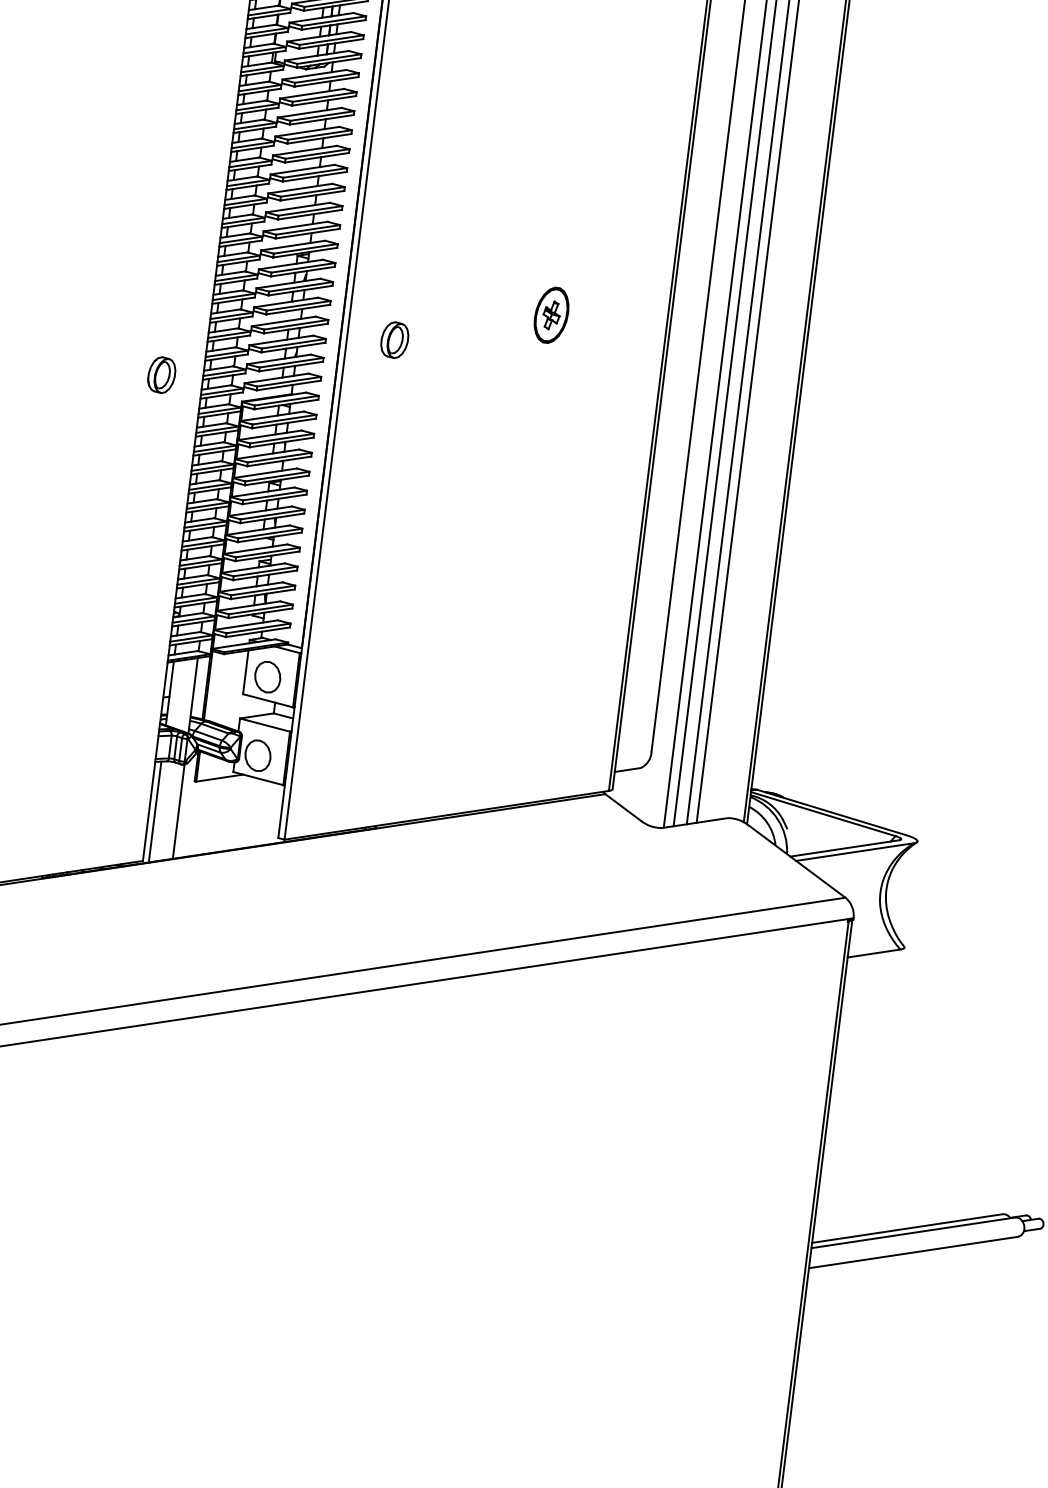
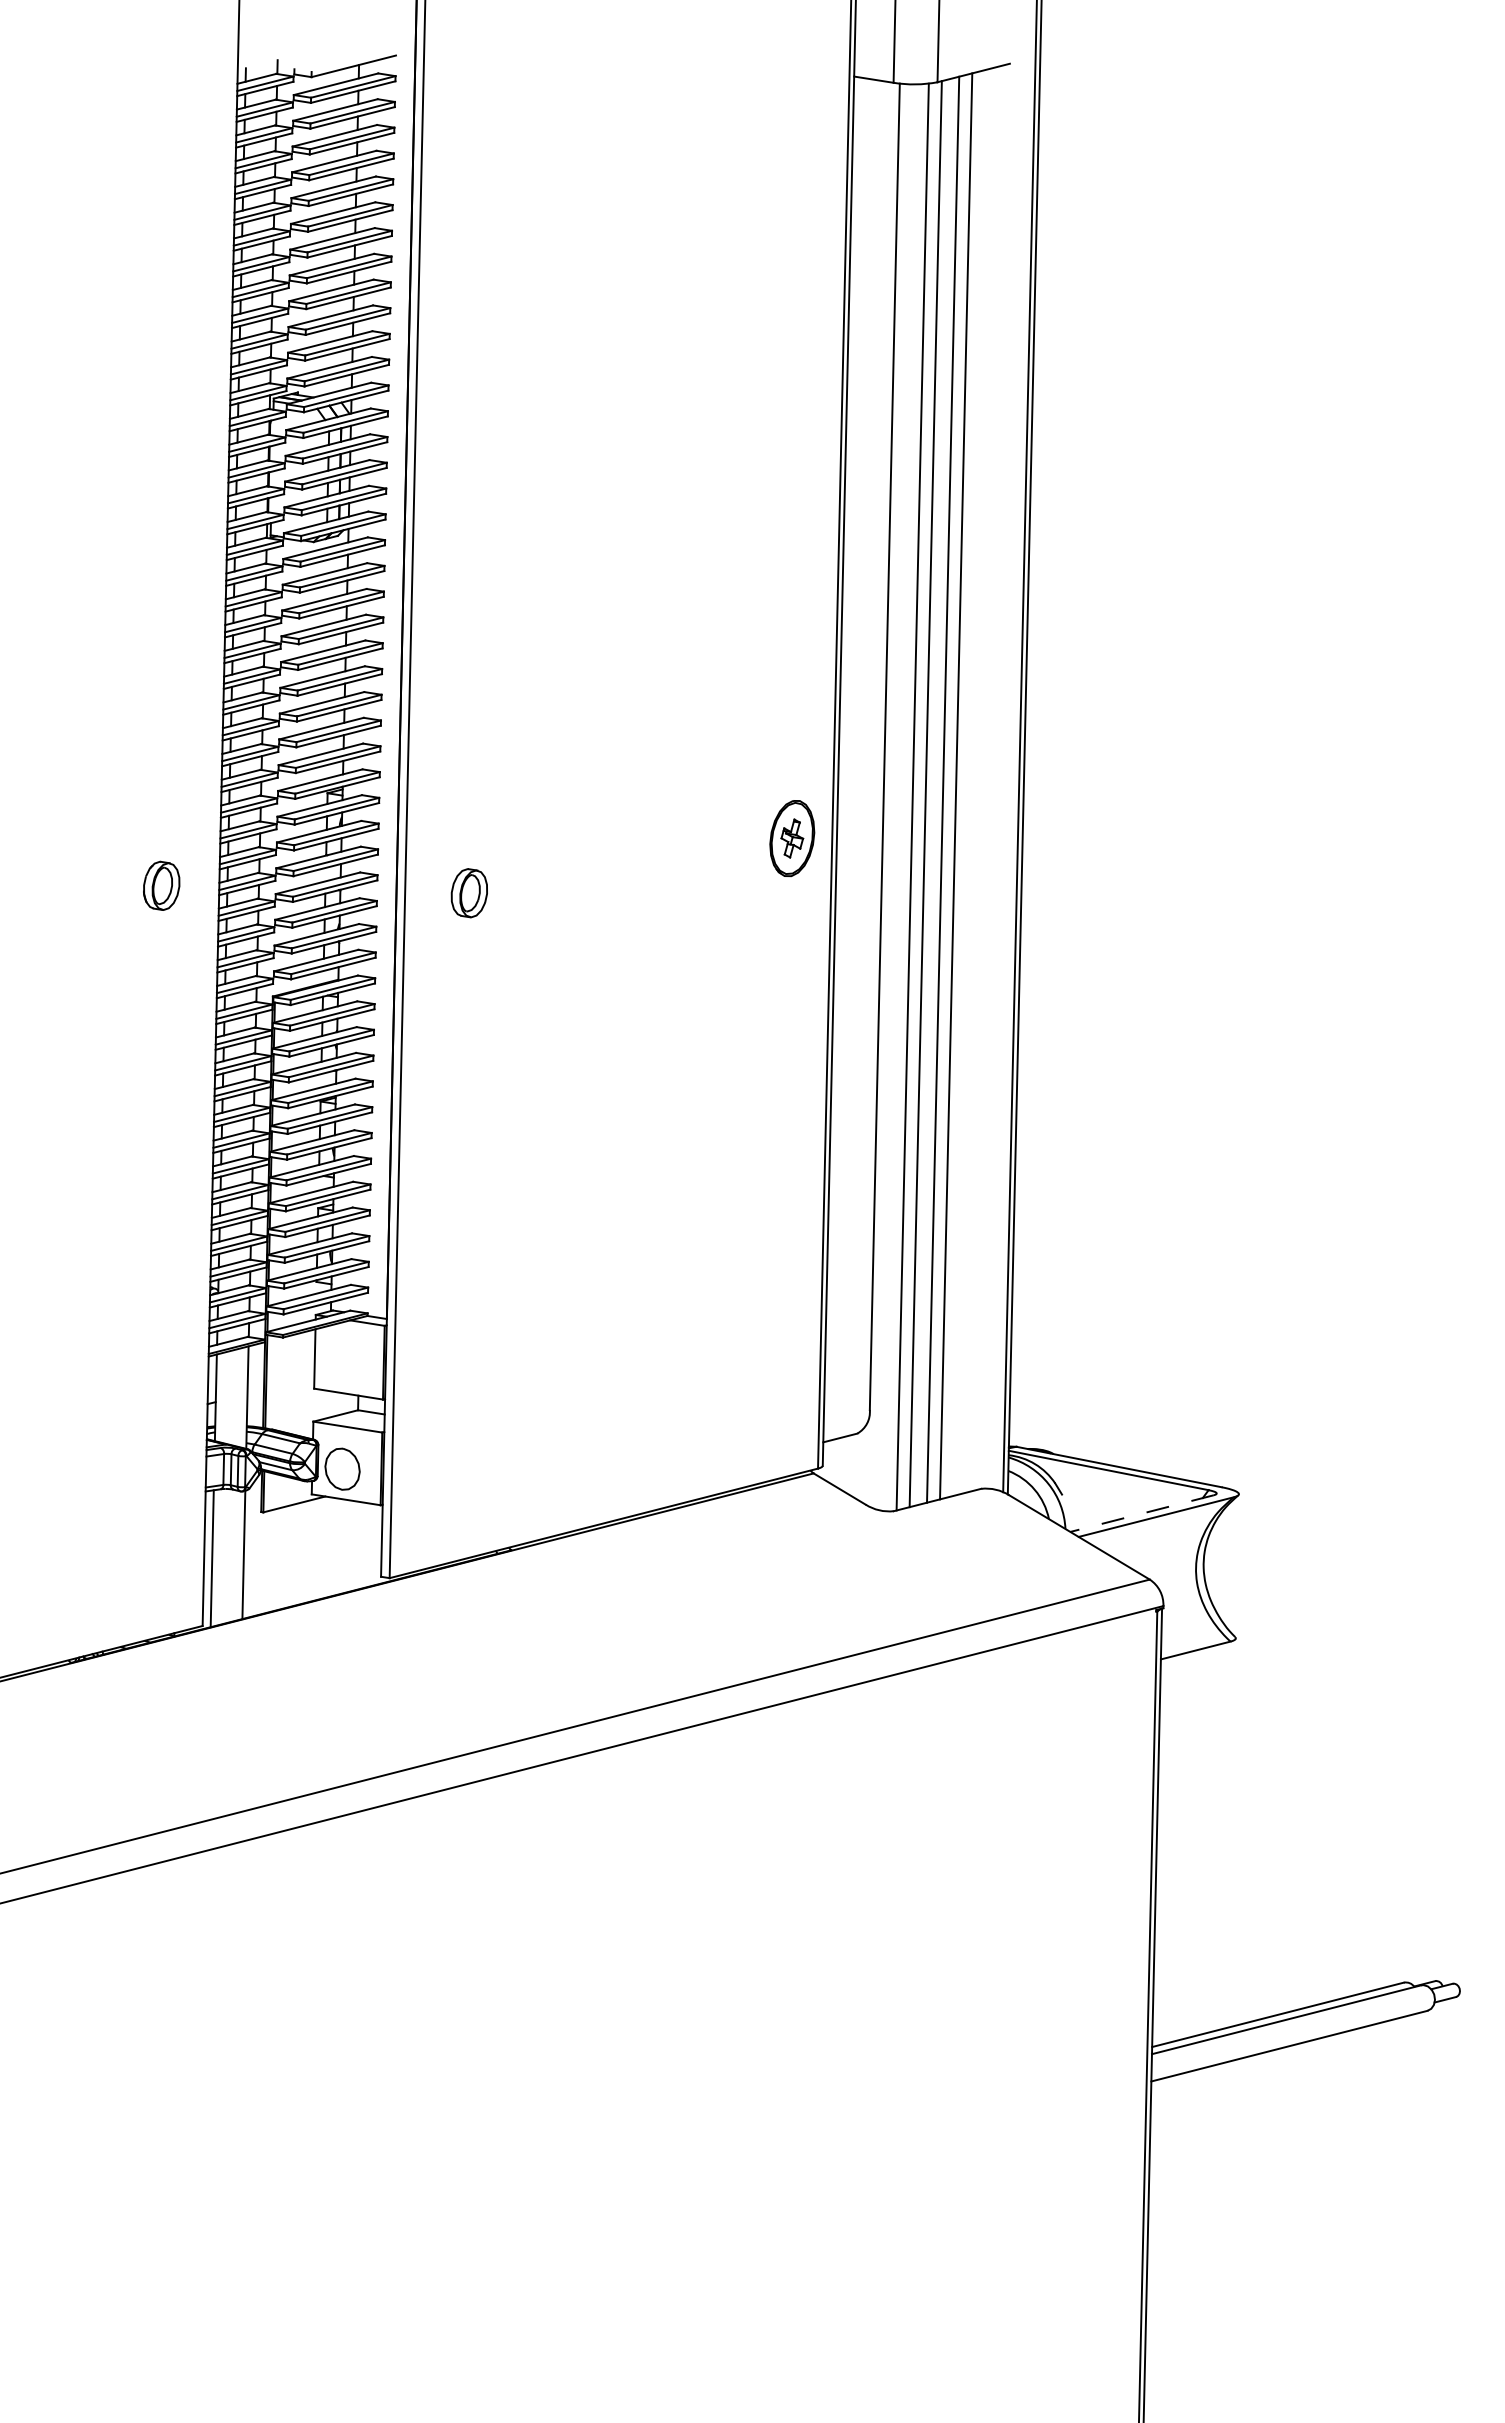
part: (551, 315) -> (792, 838), moved
part: (161, 374) -> (161, 885), moved
part: (267, 677) -> (344, 1362), removed
line: (844, 848) -> (1141, 1513), solid -> dashed

